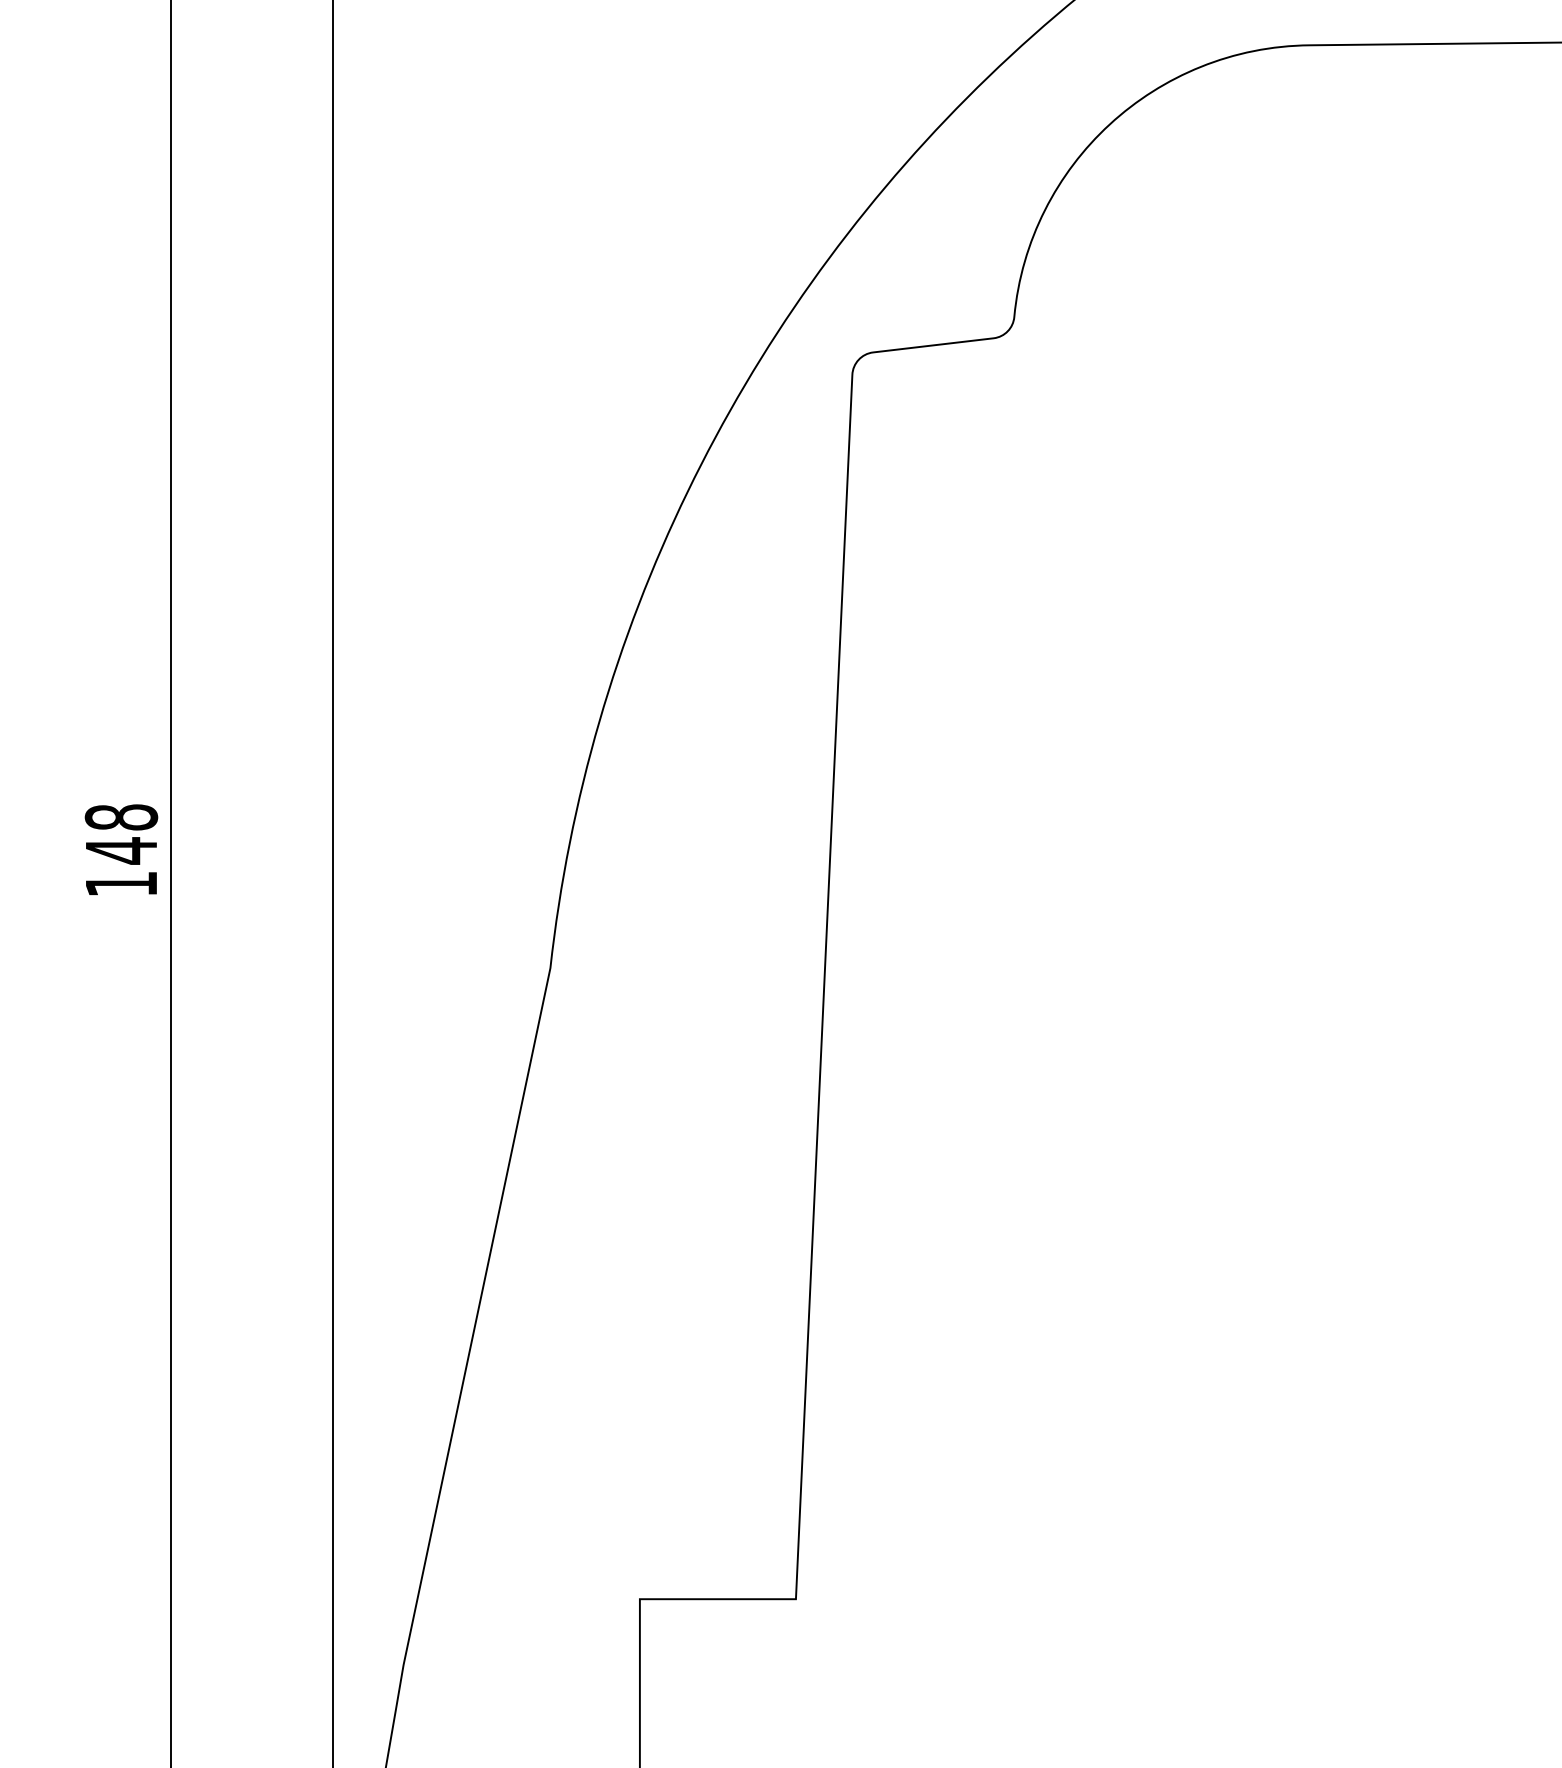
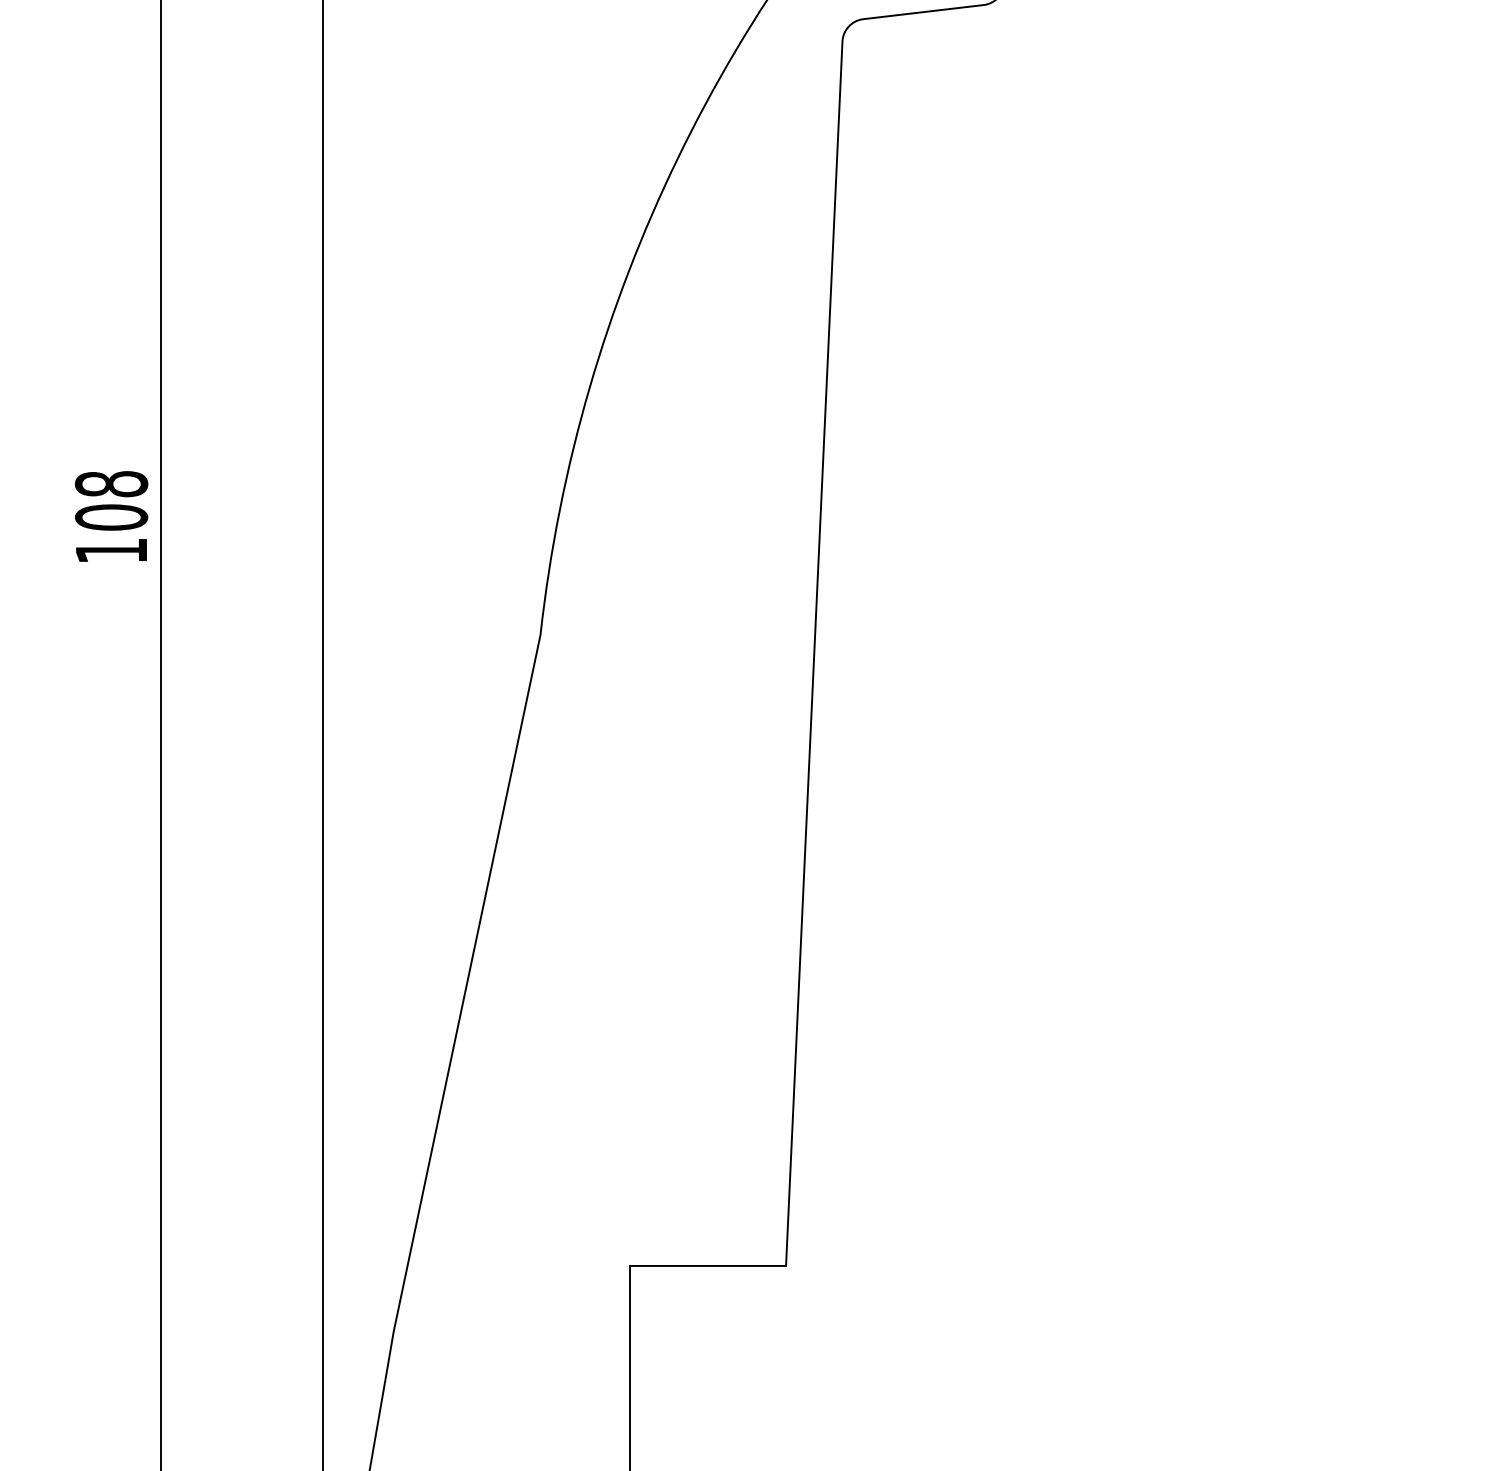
text: (121, 850) -> (111, 517), 148 -> 108

